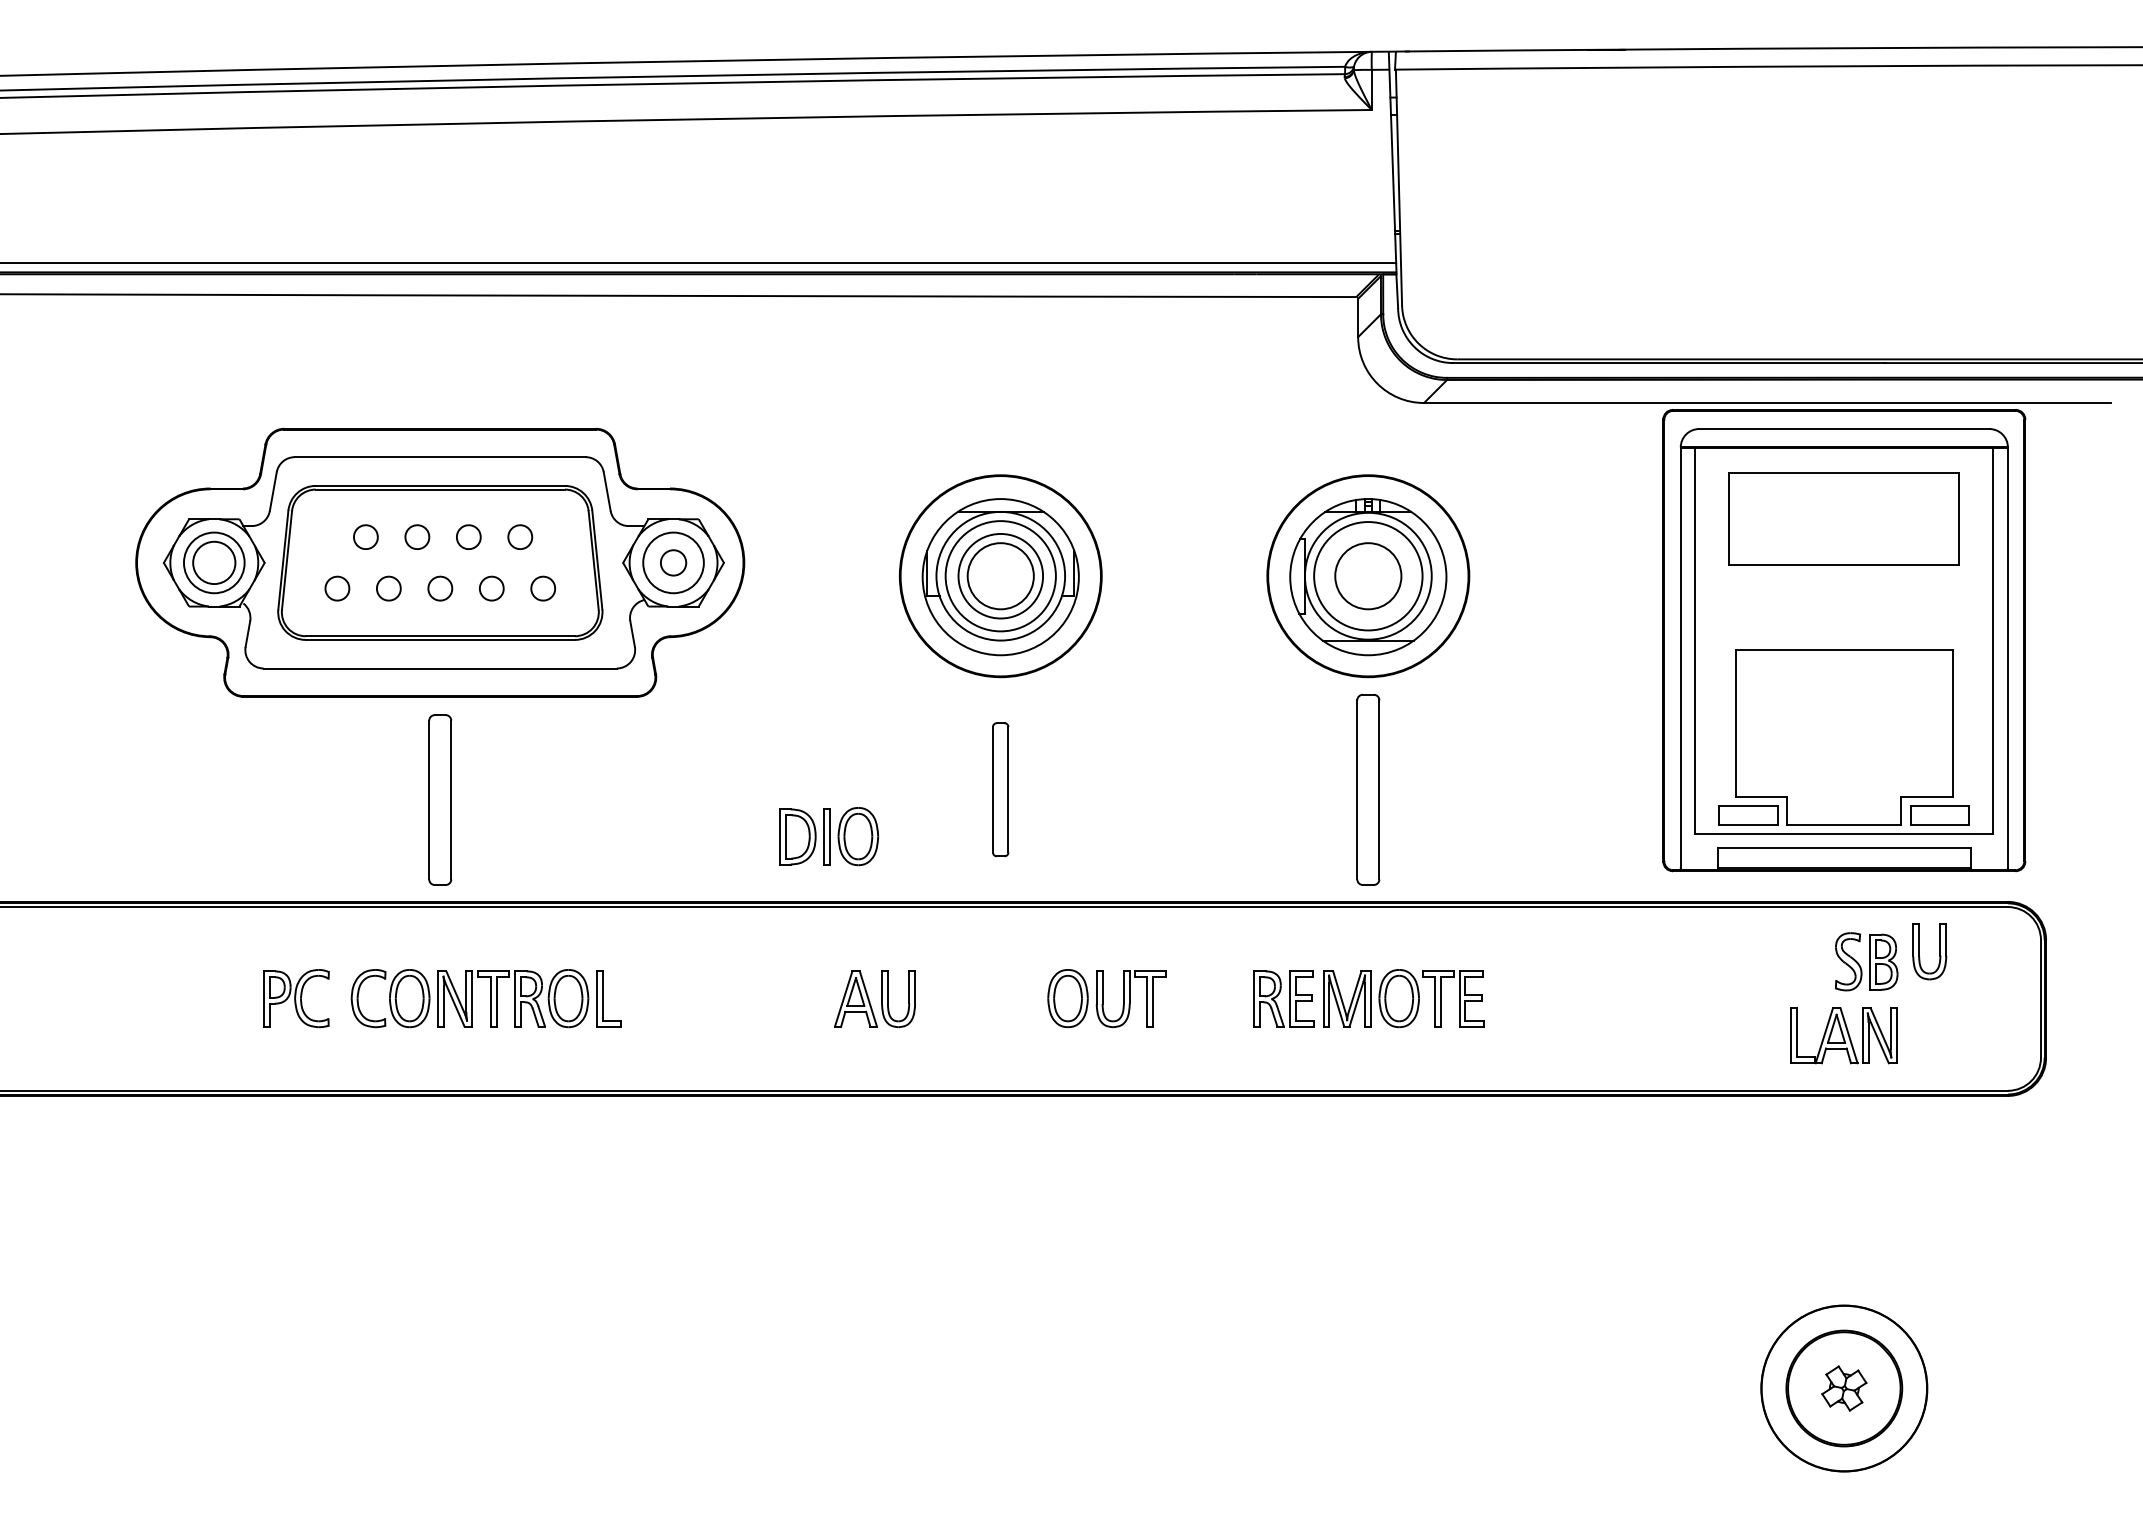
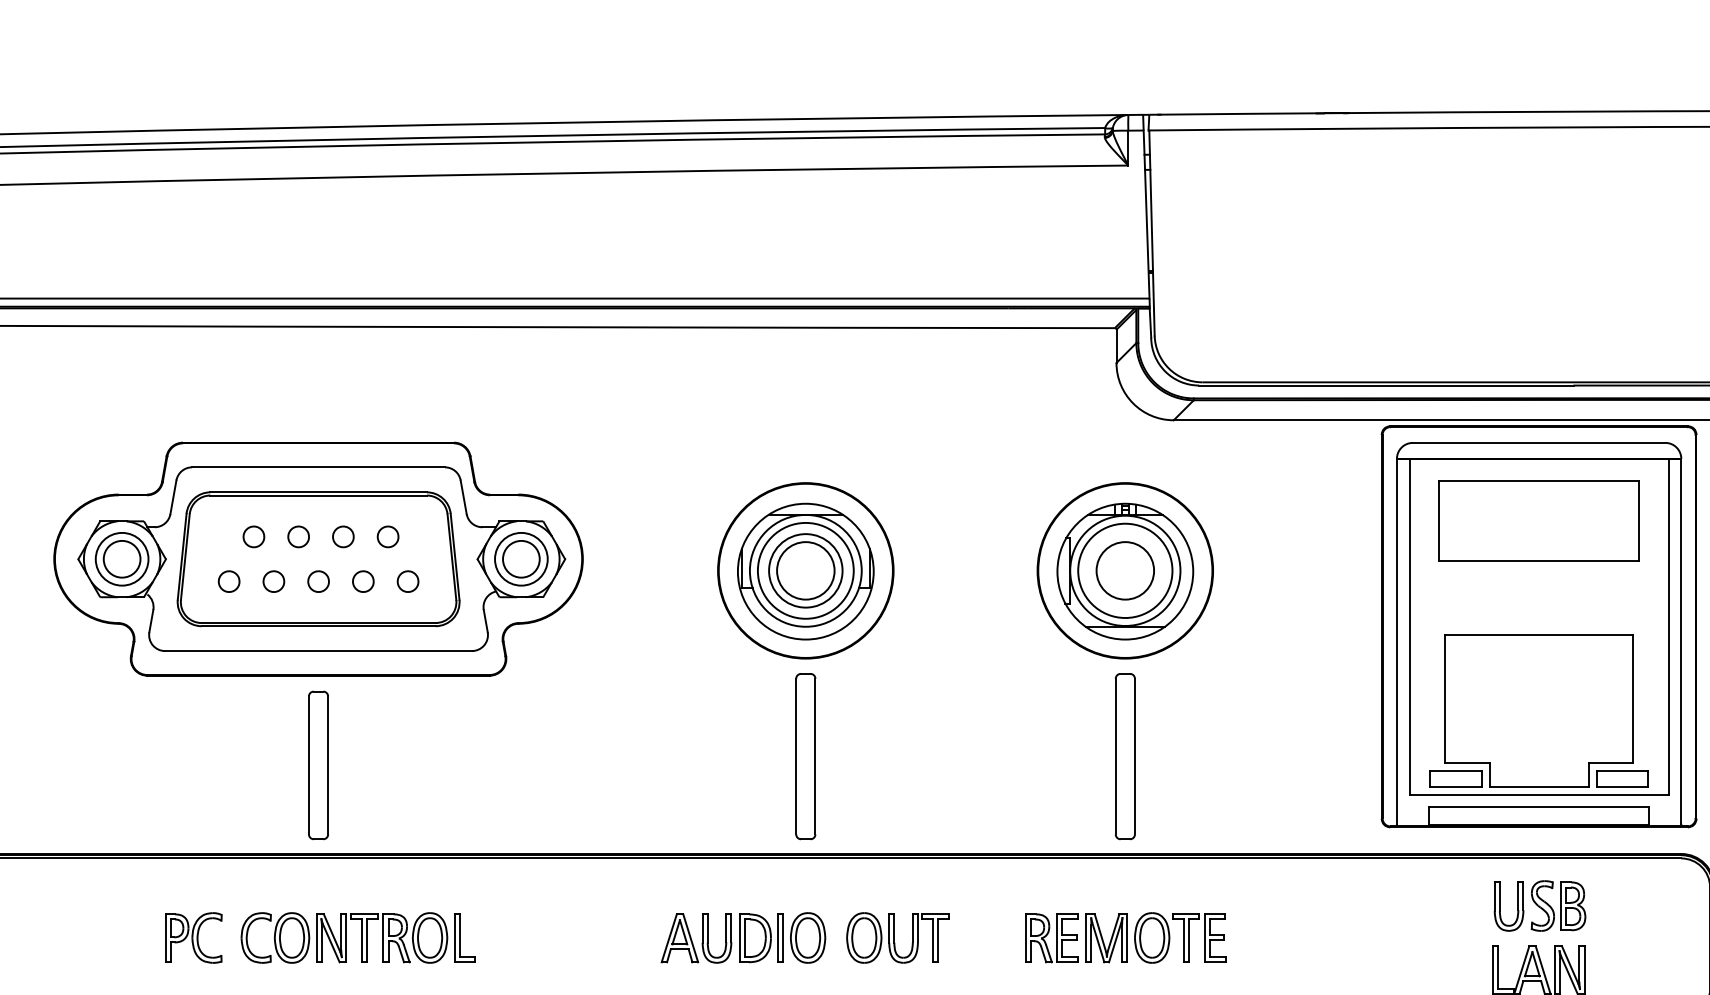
circle: (673, 562) -> (521, 558), size x1.67
part: (1000, 789) -> (805, 756), size x1.43
part: (829, 836) -> (782, 937), moved
part: (1919, 951) -> (1500, 906), moved

